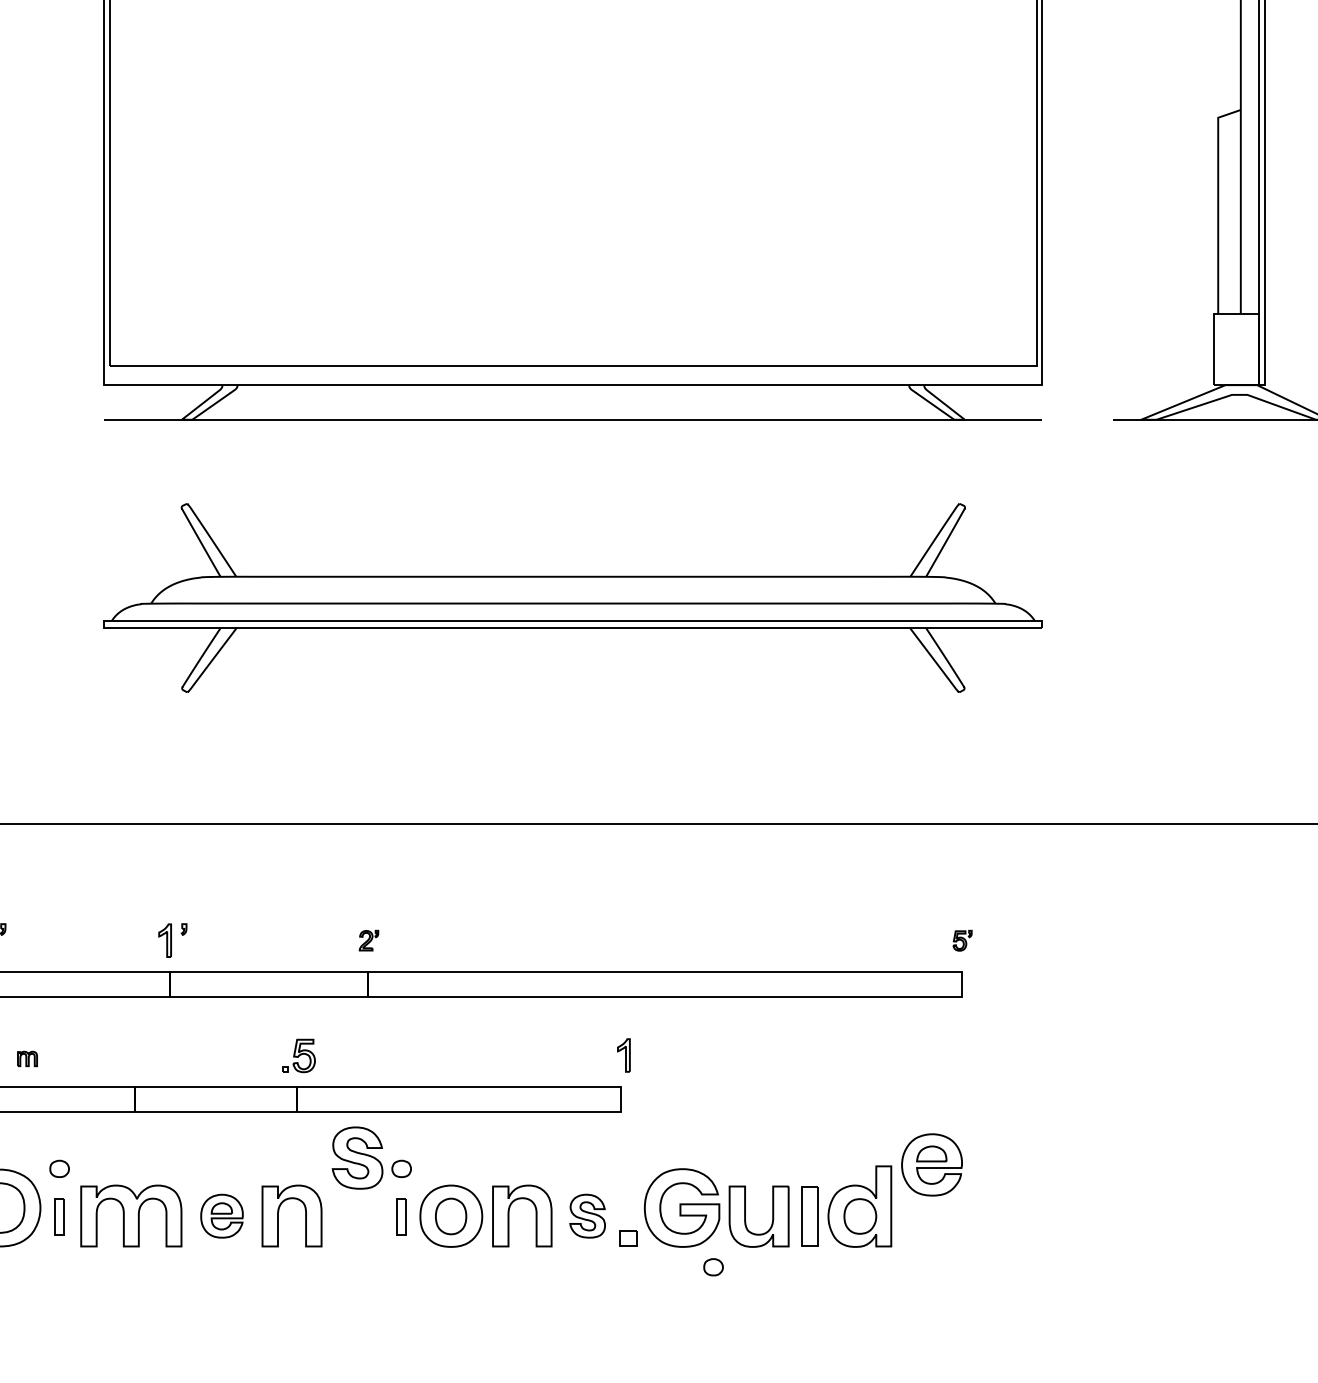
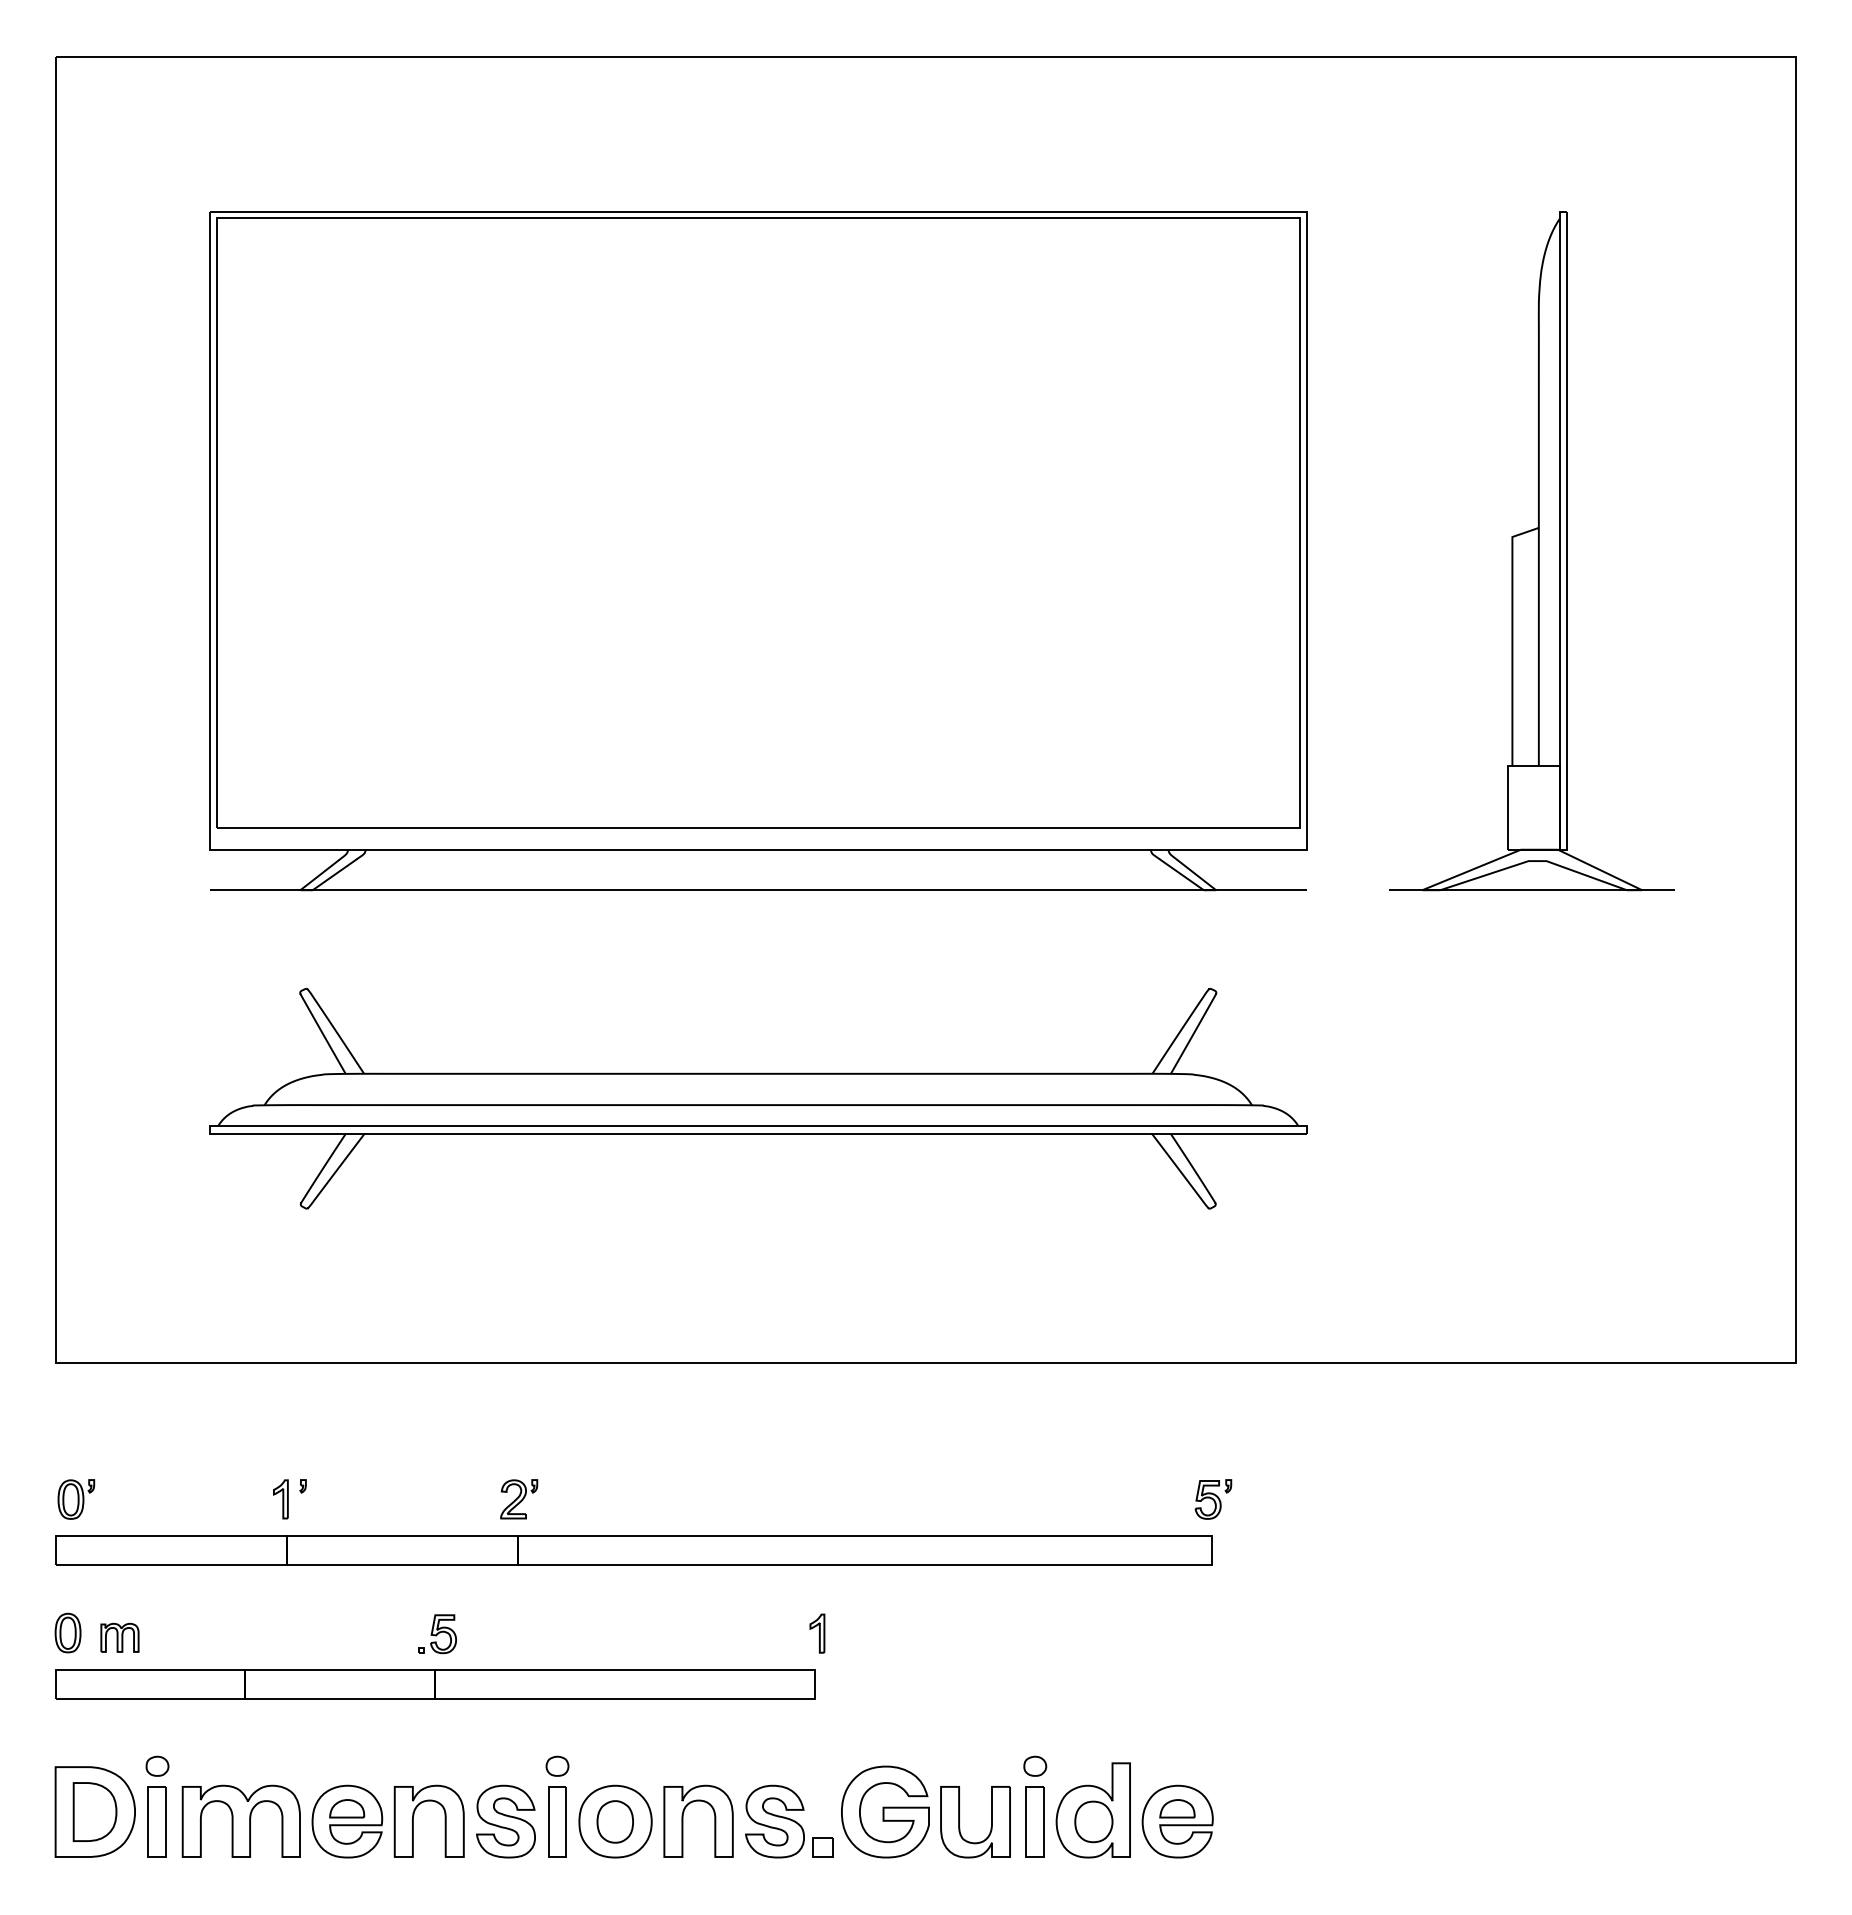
part: (369, 940) -> (519, 1499), size x1.67
part: (962, 940) -> (1213, 1499), size x1.67
part: (27, 1058) -> (119, 1637), size x1.67
part: (357, 1157) -> (505, 1821), moved
part: (931, 1164) -> (1177, 1821), moved
part: (58, 1216) -> (156, 1821), size x1.67
part: (222, 1216) -> (347, 1821), size x1.43
part: (401, 1216) -> (557, 1821), size x1.67
part: (587, 1216) -> (774, 1821), size x1.43
part: (713, 1266) -> (1035, 1765), moved

